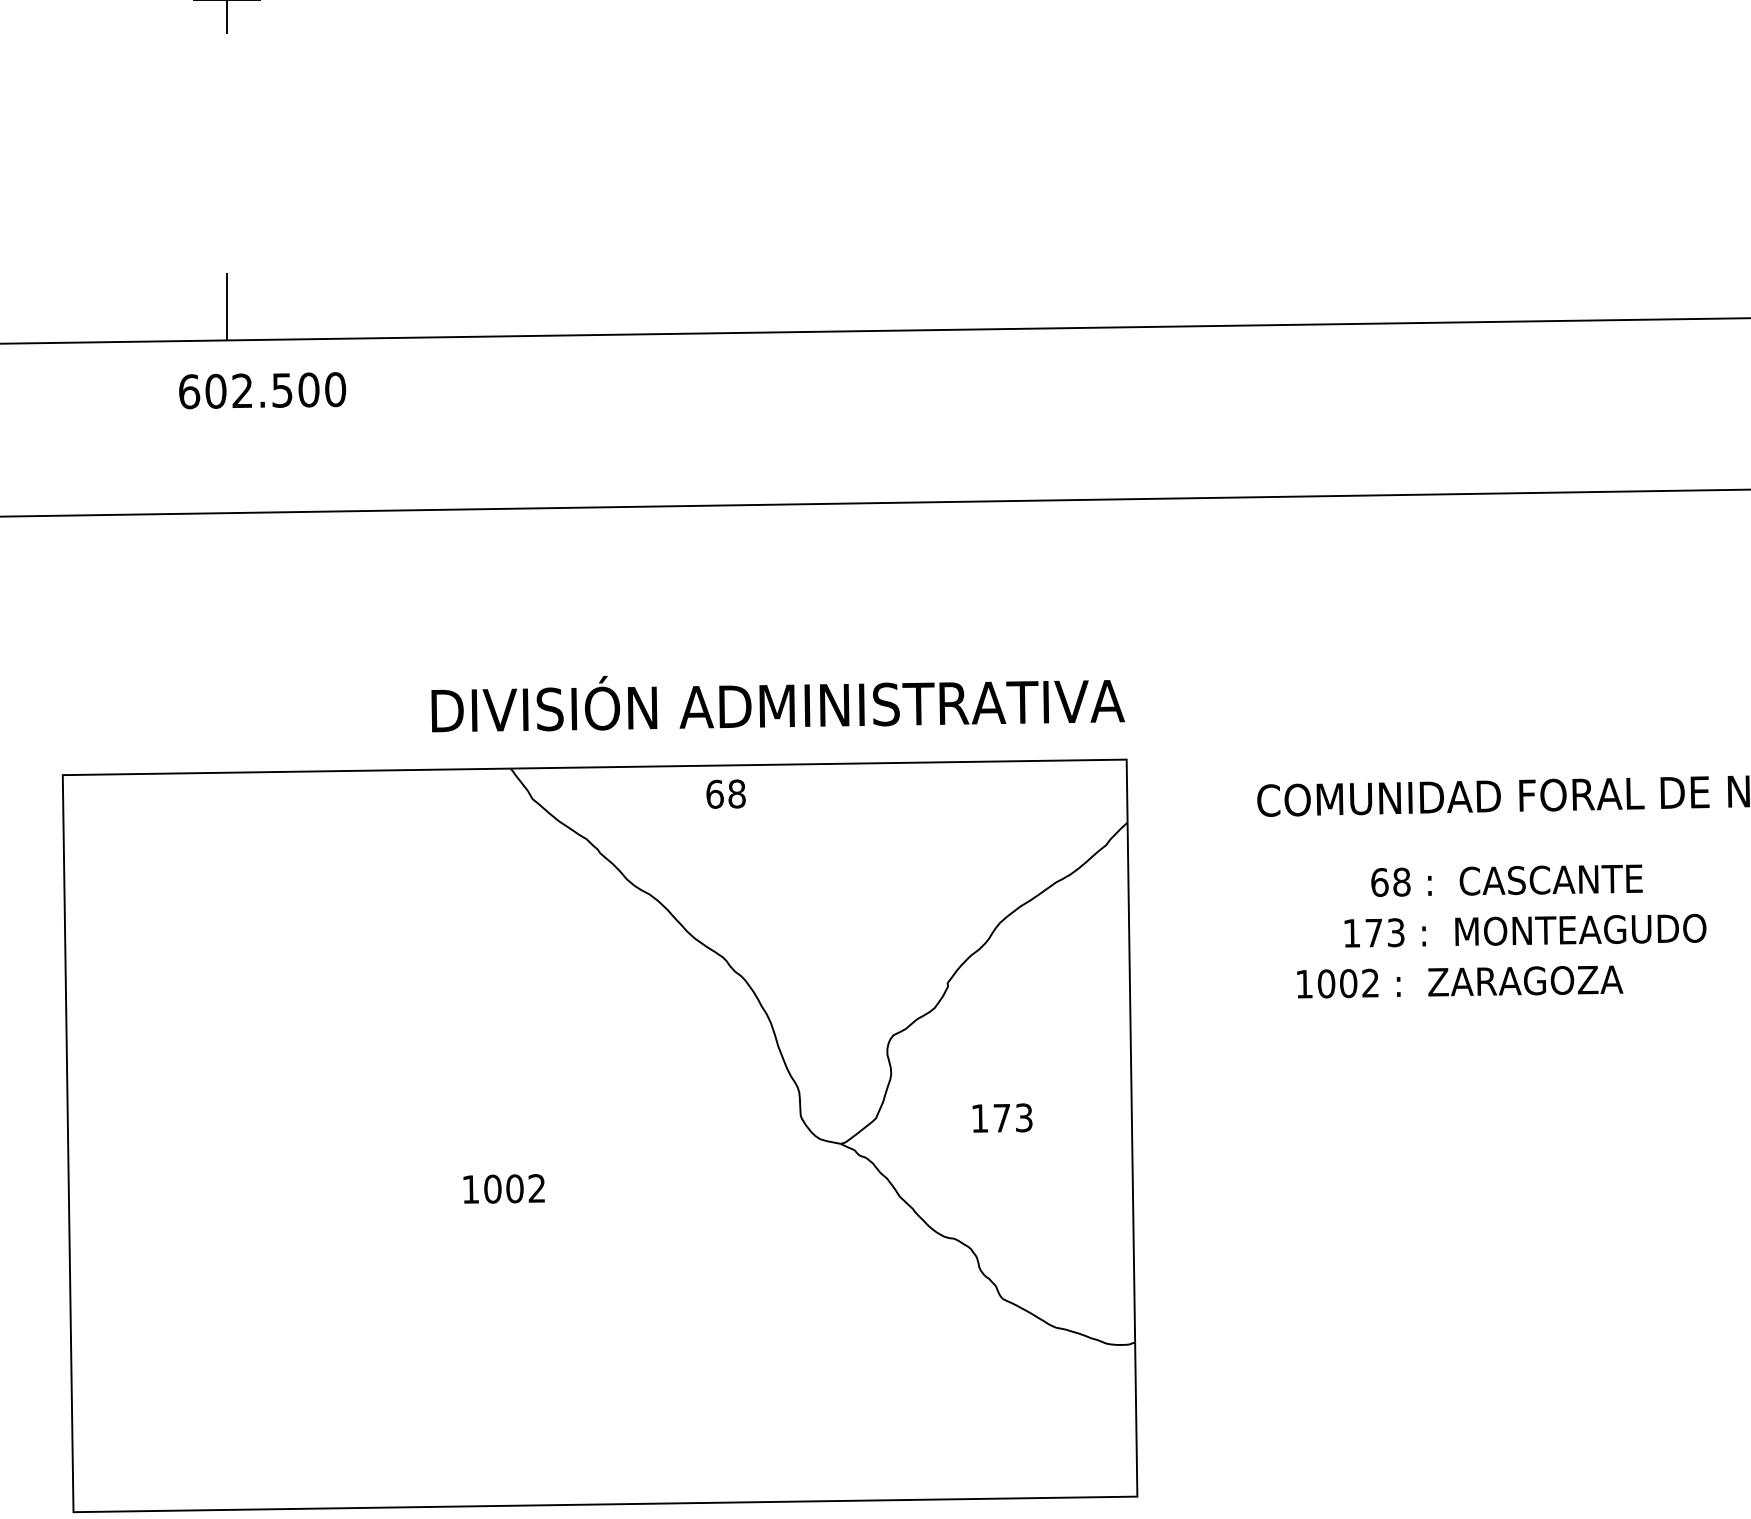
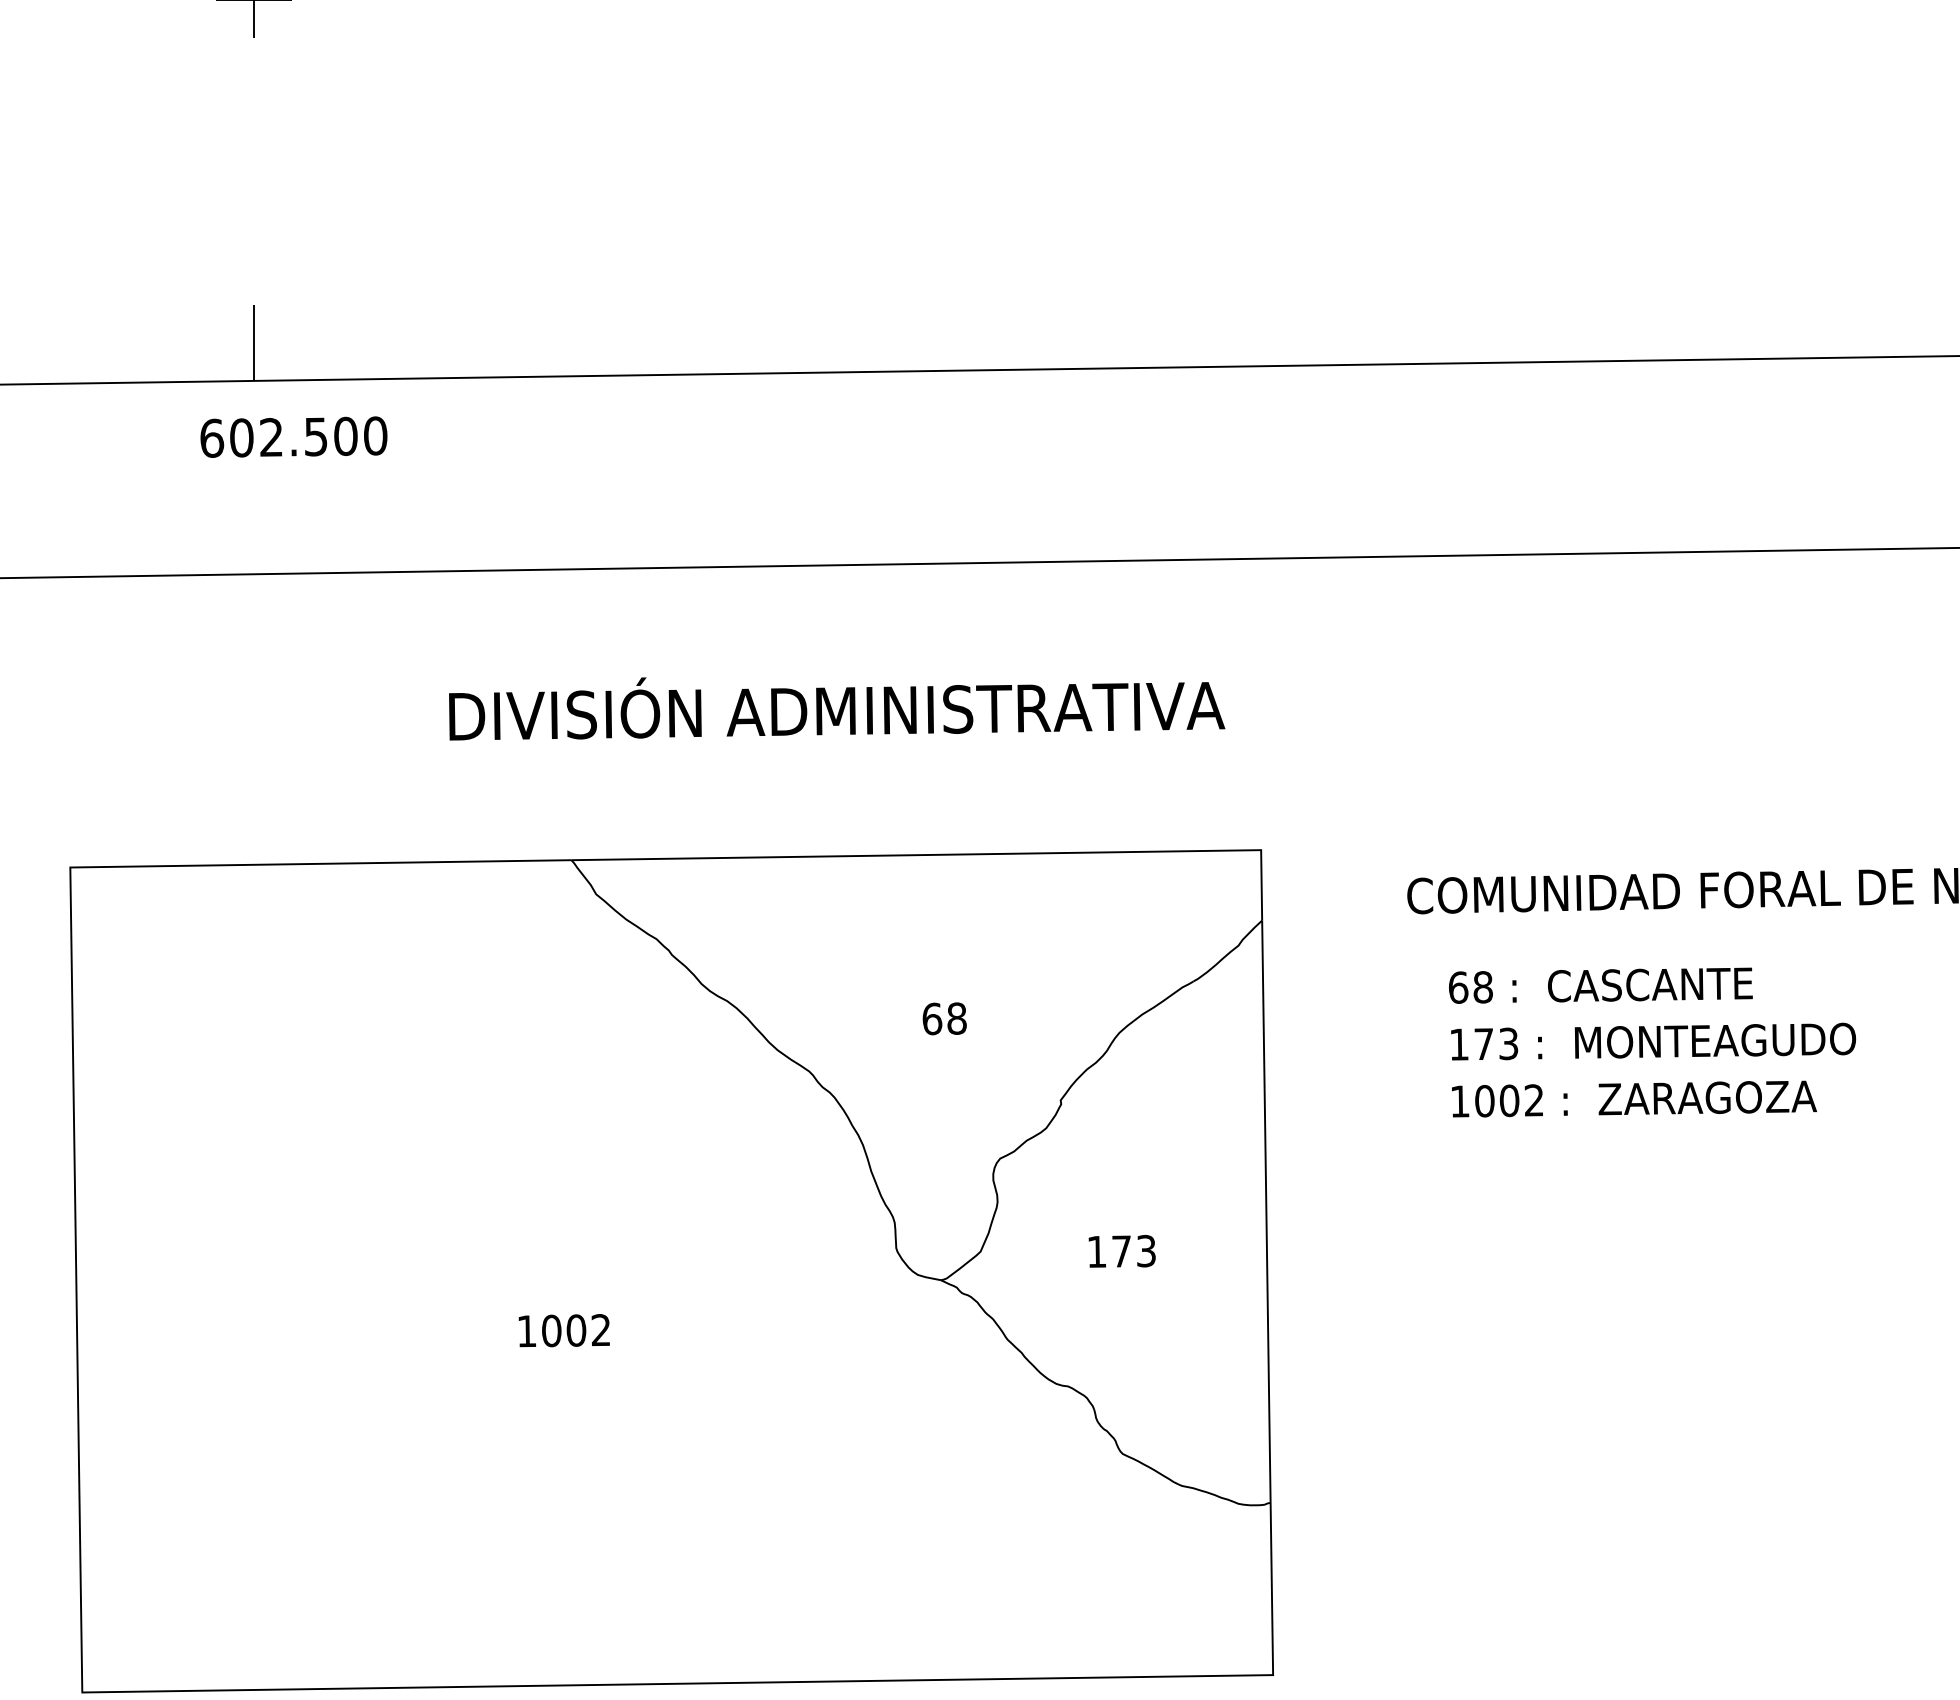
text: (778, 703) -> (837, 708), moved
text: (725, 793) -> (944, 1018), moved
text: (1506, 880) -> (1600, 985), moved
text: (1525, 930) -> (1653, 1041), moved

